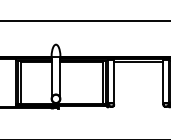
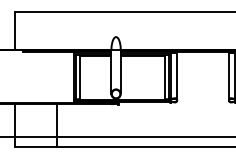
line: (138, 62) -> (202, 55), removed

